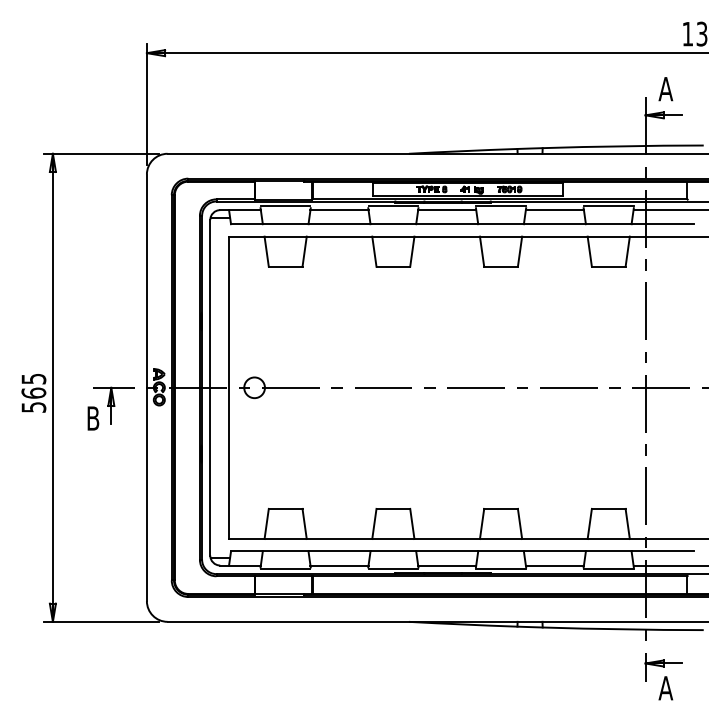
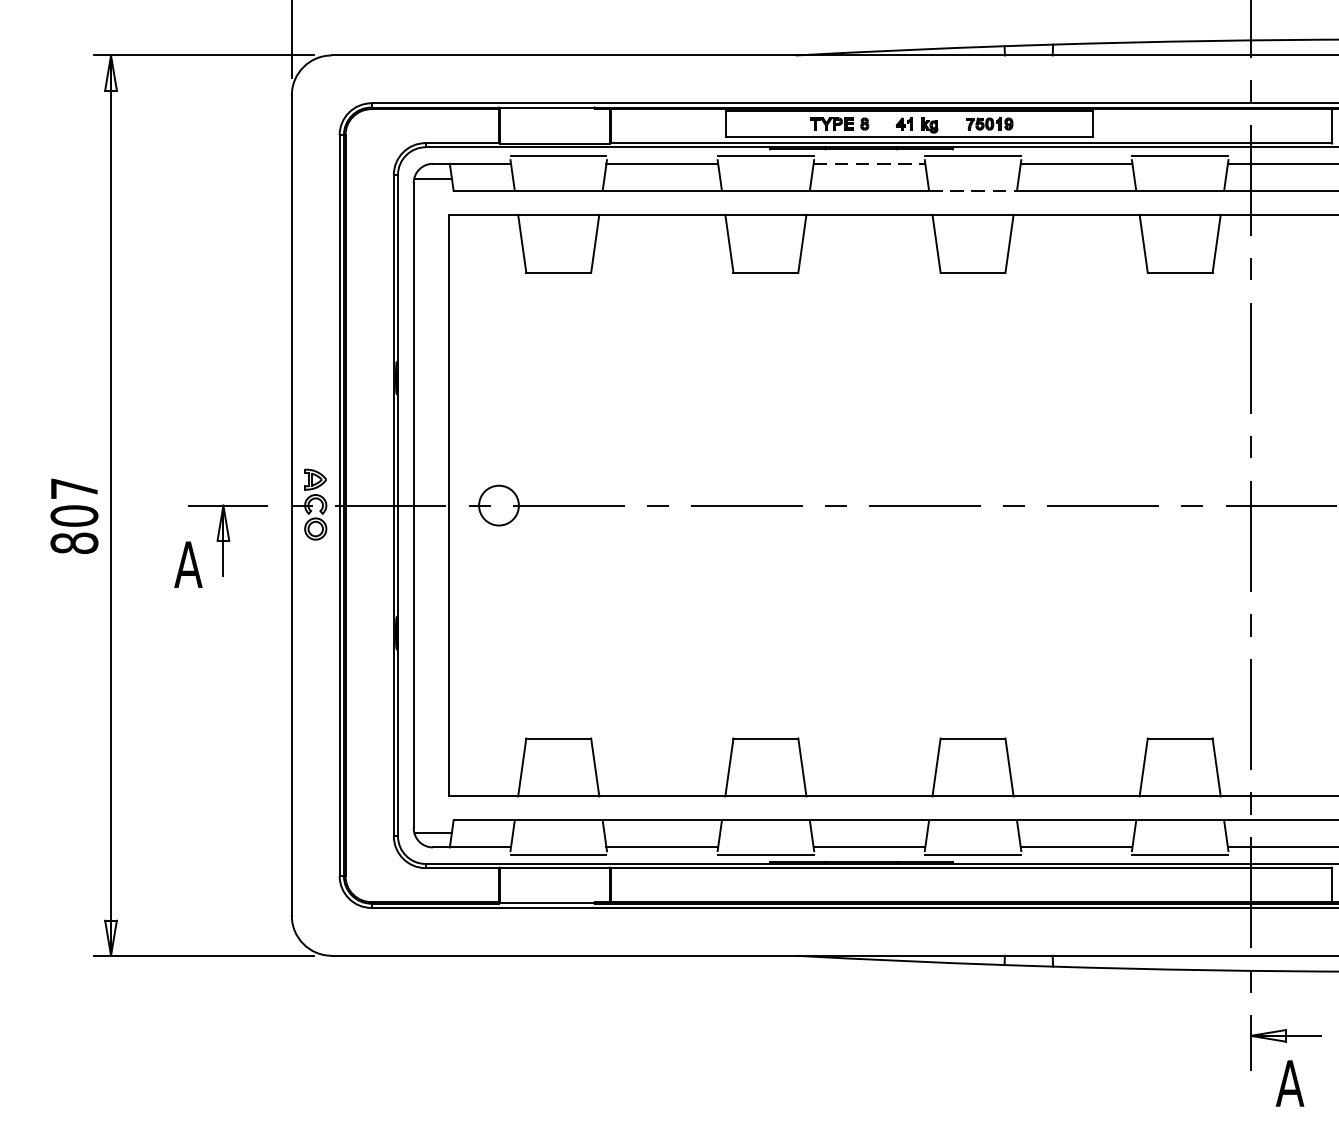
line: (447, 210) -> (870, 164), solid -> dashed
line: (501, 224) -> (973, 191), solid -> dashed
text: (33, 392) -> (73, 514), 565 -> 807
text: (92, 418) -> (187, 564), B -> A

